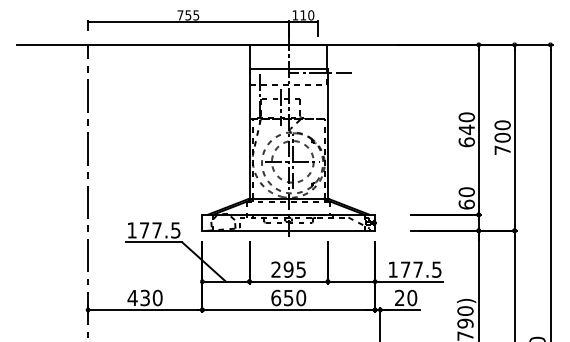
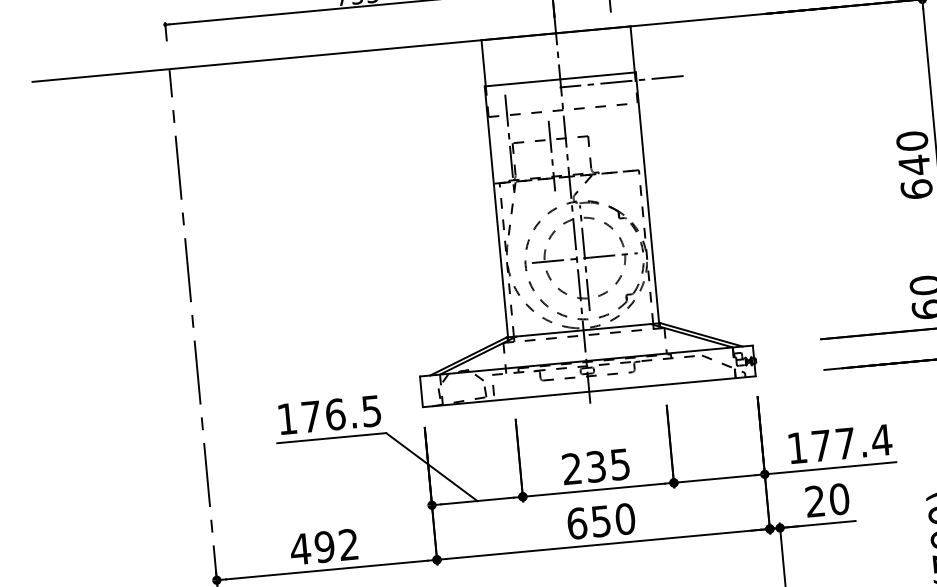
text: (157, 230) -> (336, 414), 177.5 -> 176.5
text: (288, 269) -> (595, 466), 295 -> 235
text: (436, 269) -> (881, 439), 177.5 -> 177.4
text: (151, 297) -> (336, 544), 430 -> 492

